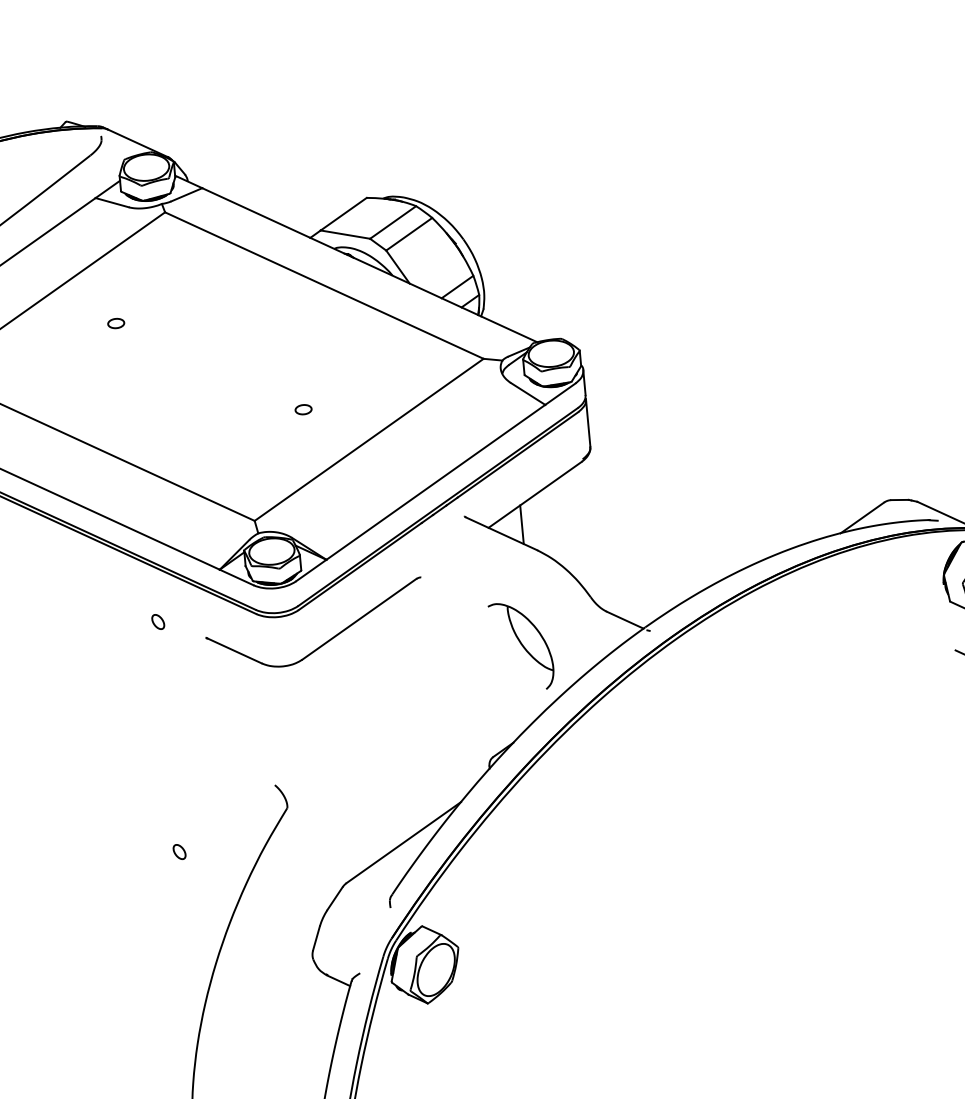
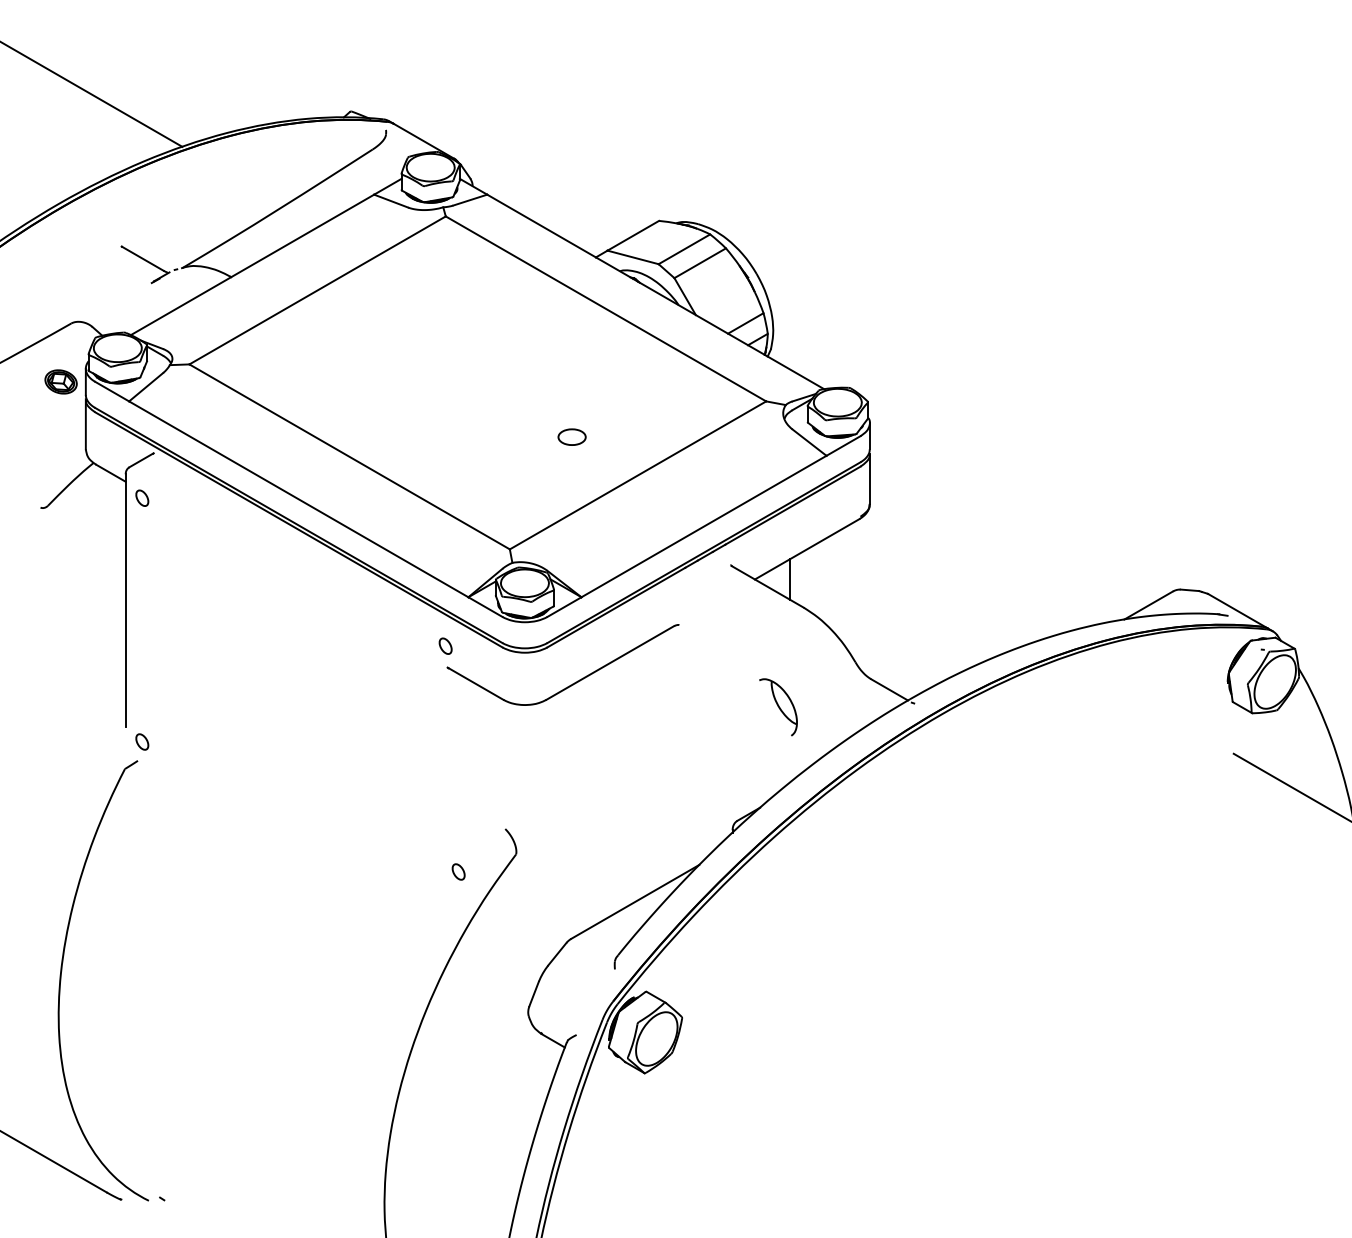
part: (116, 323) -> (383, 328), removed
part: (303, 409) -> (571, 437), size x1.6
part: (158, 621) -> (445, 645), moved
part: (522, 646) -> (778, 707), size x0.6
part: (179, 851) -> (458, 871), moved

